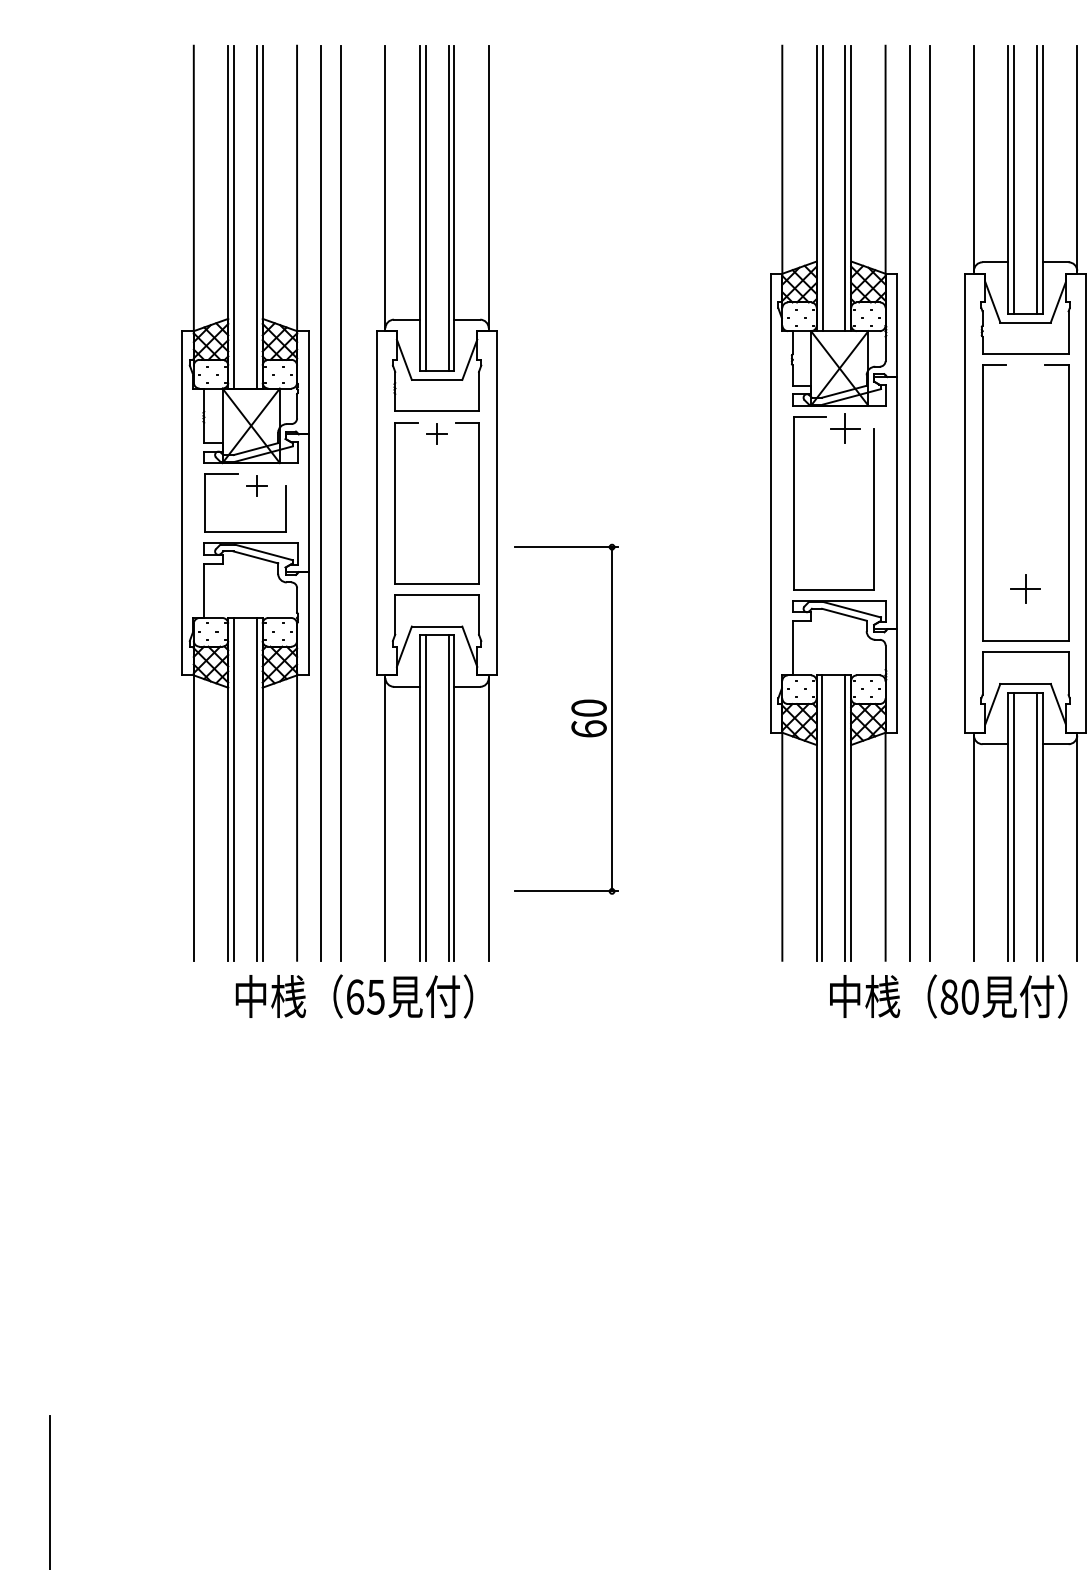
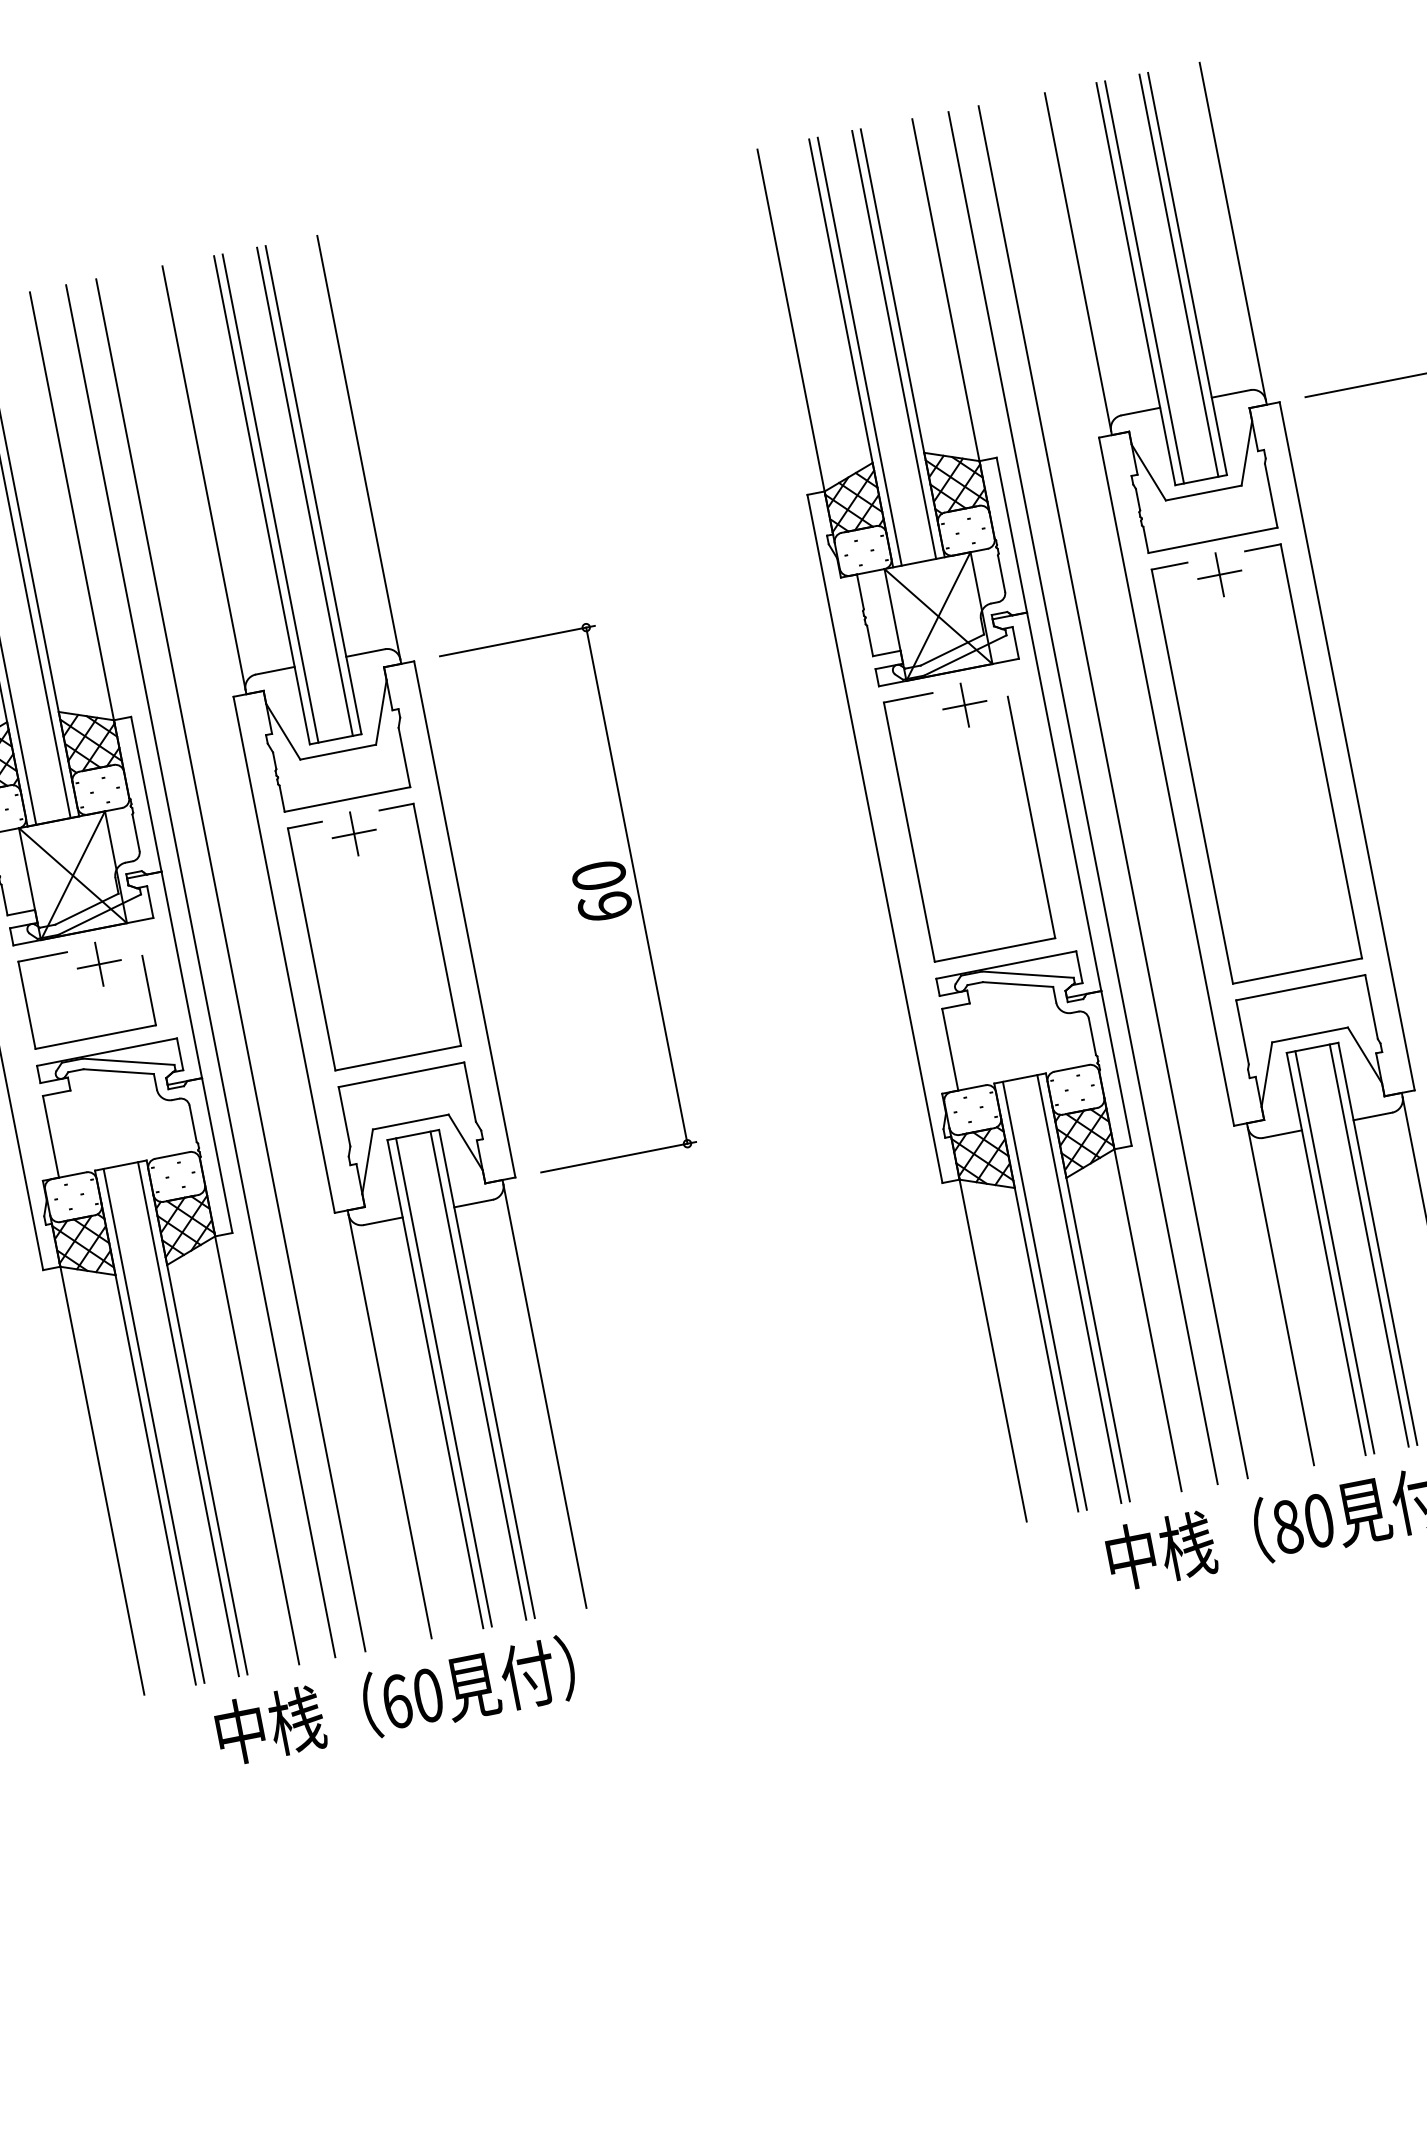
part: (436, 434) -> (353, 834), size x1.43
part: (256, 485) -> (98, 963), size x1.43
part: (1025, 588) -> (1219, 573), moved
part: (573, 721) -> (579, 900), moved
text: (375, 996) -> (427, 1694), 65 -> 60

